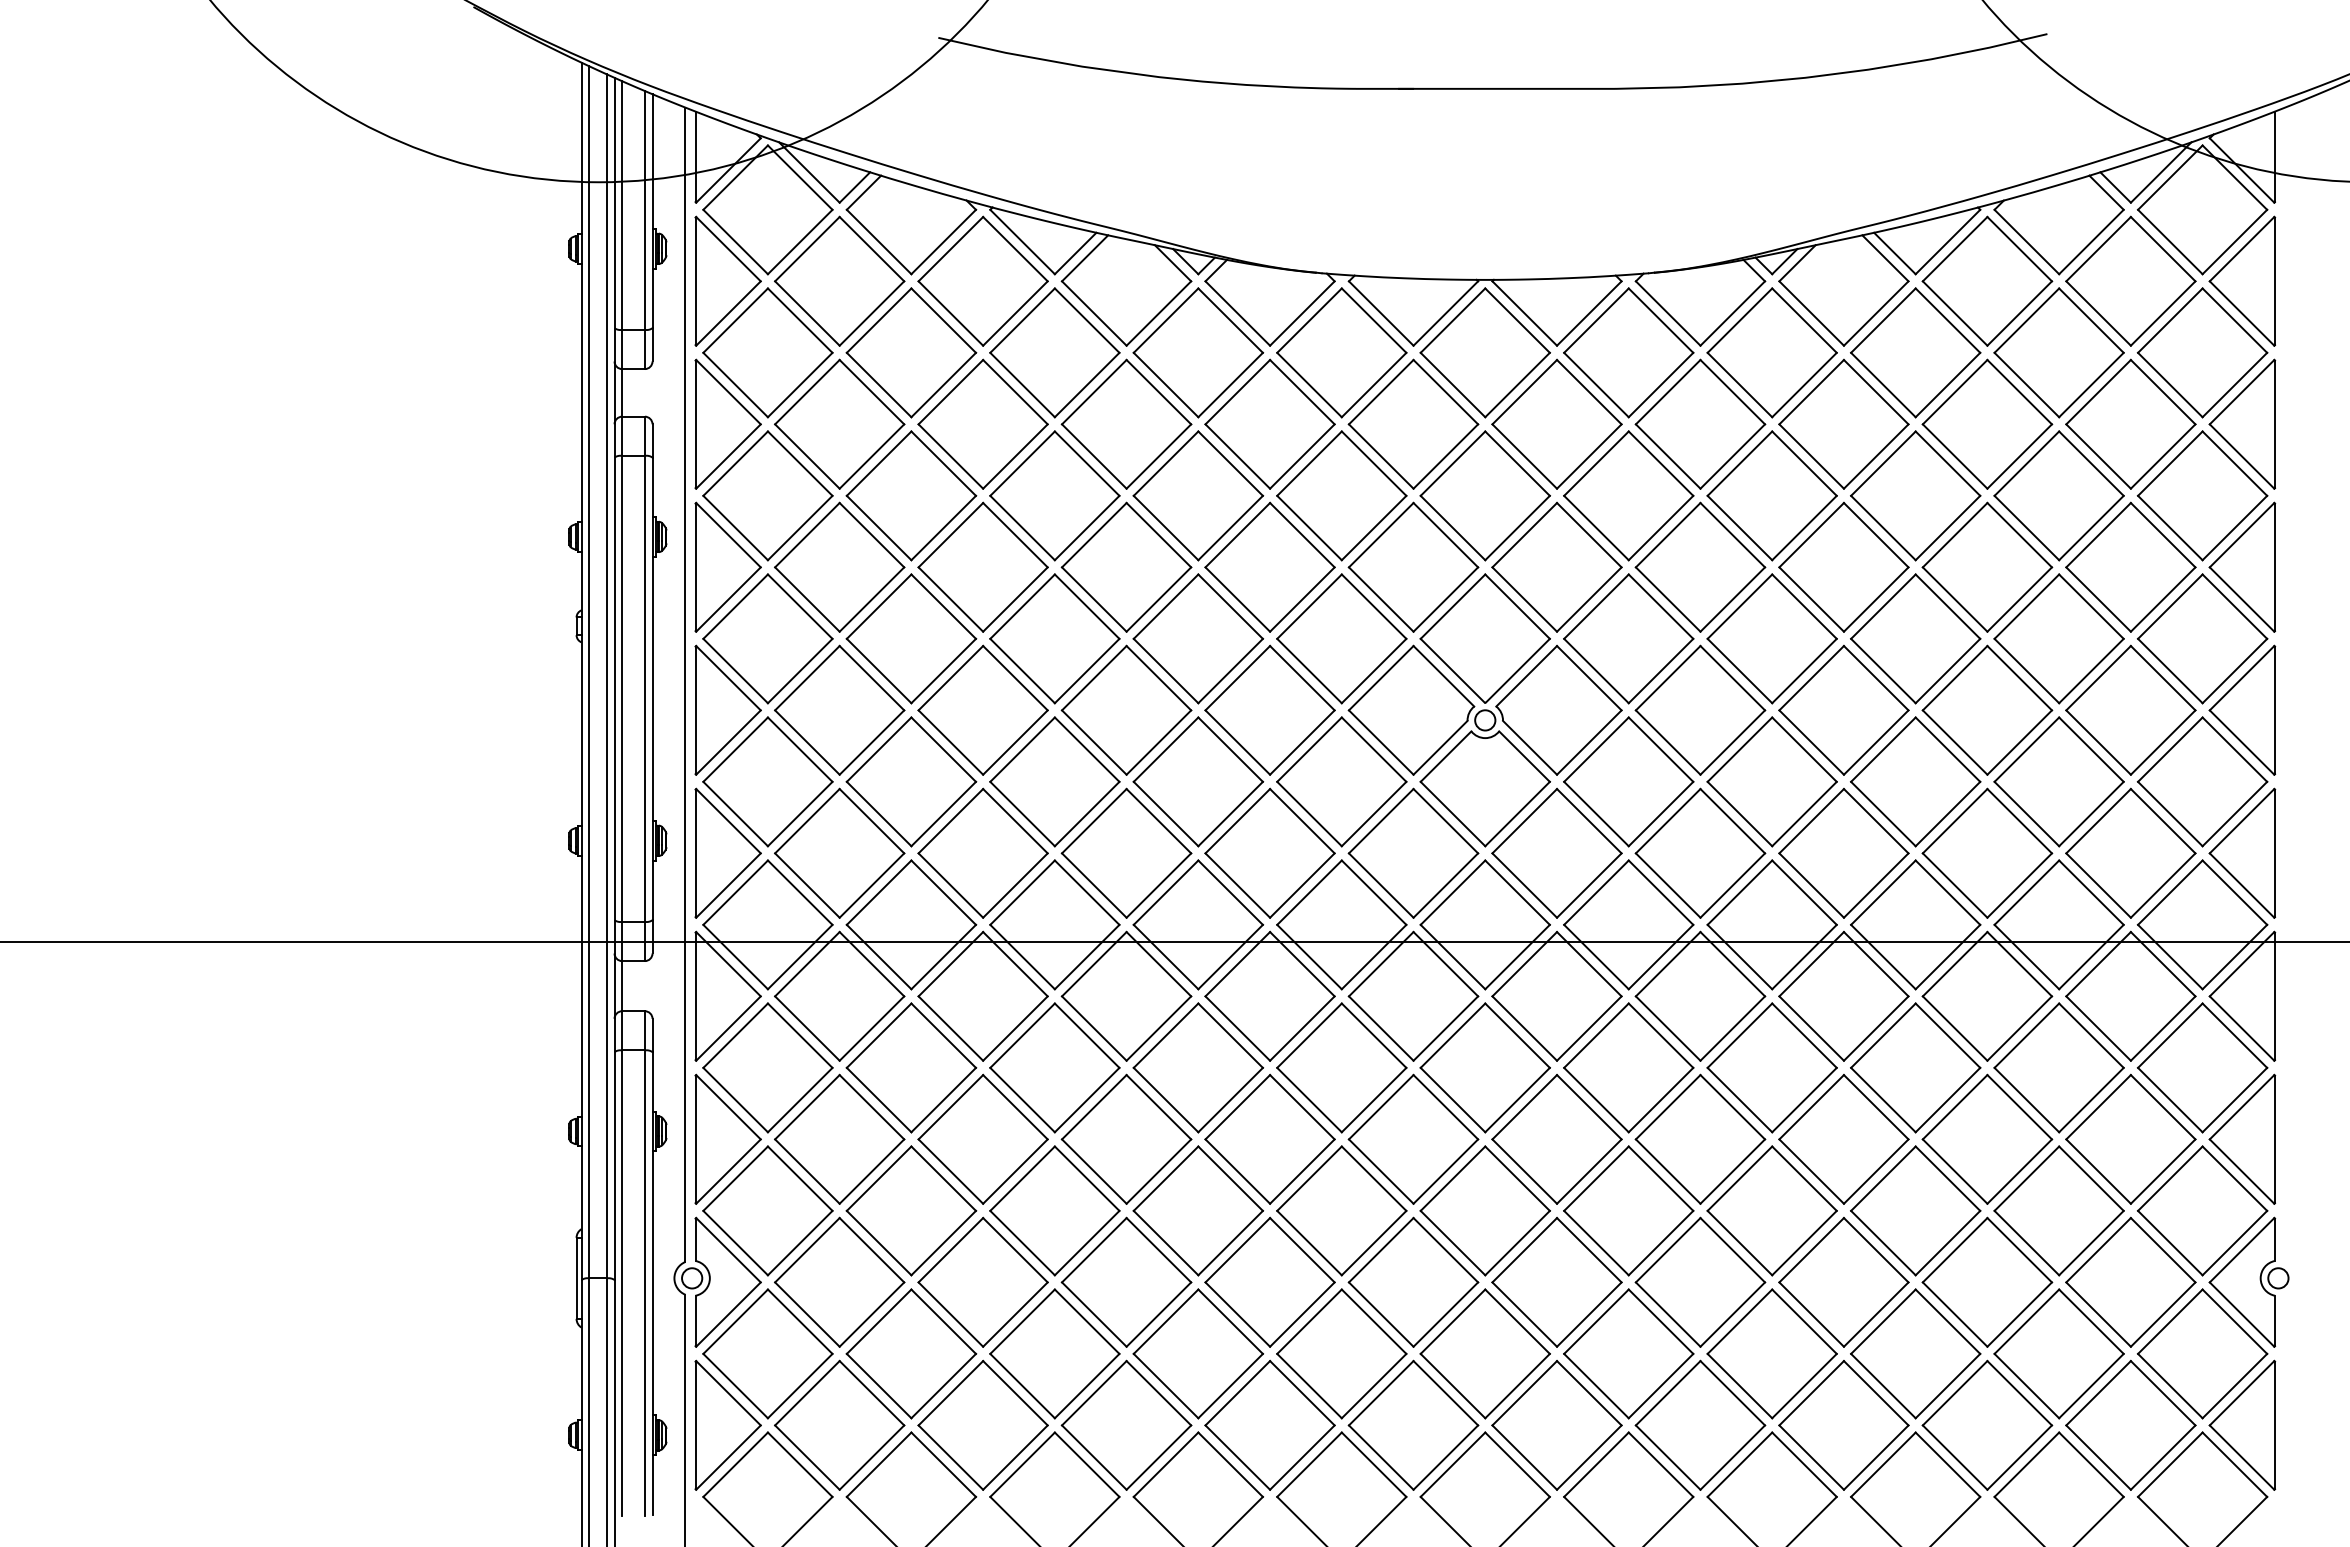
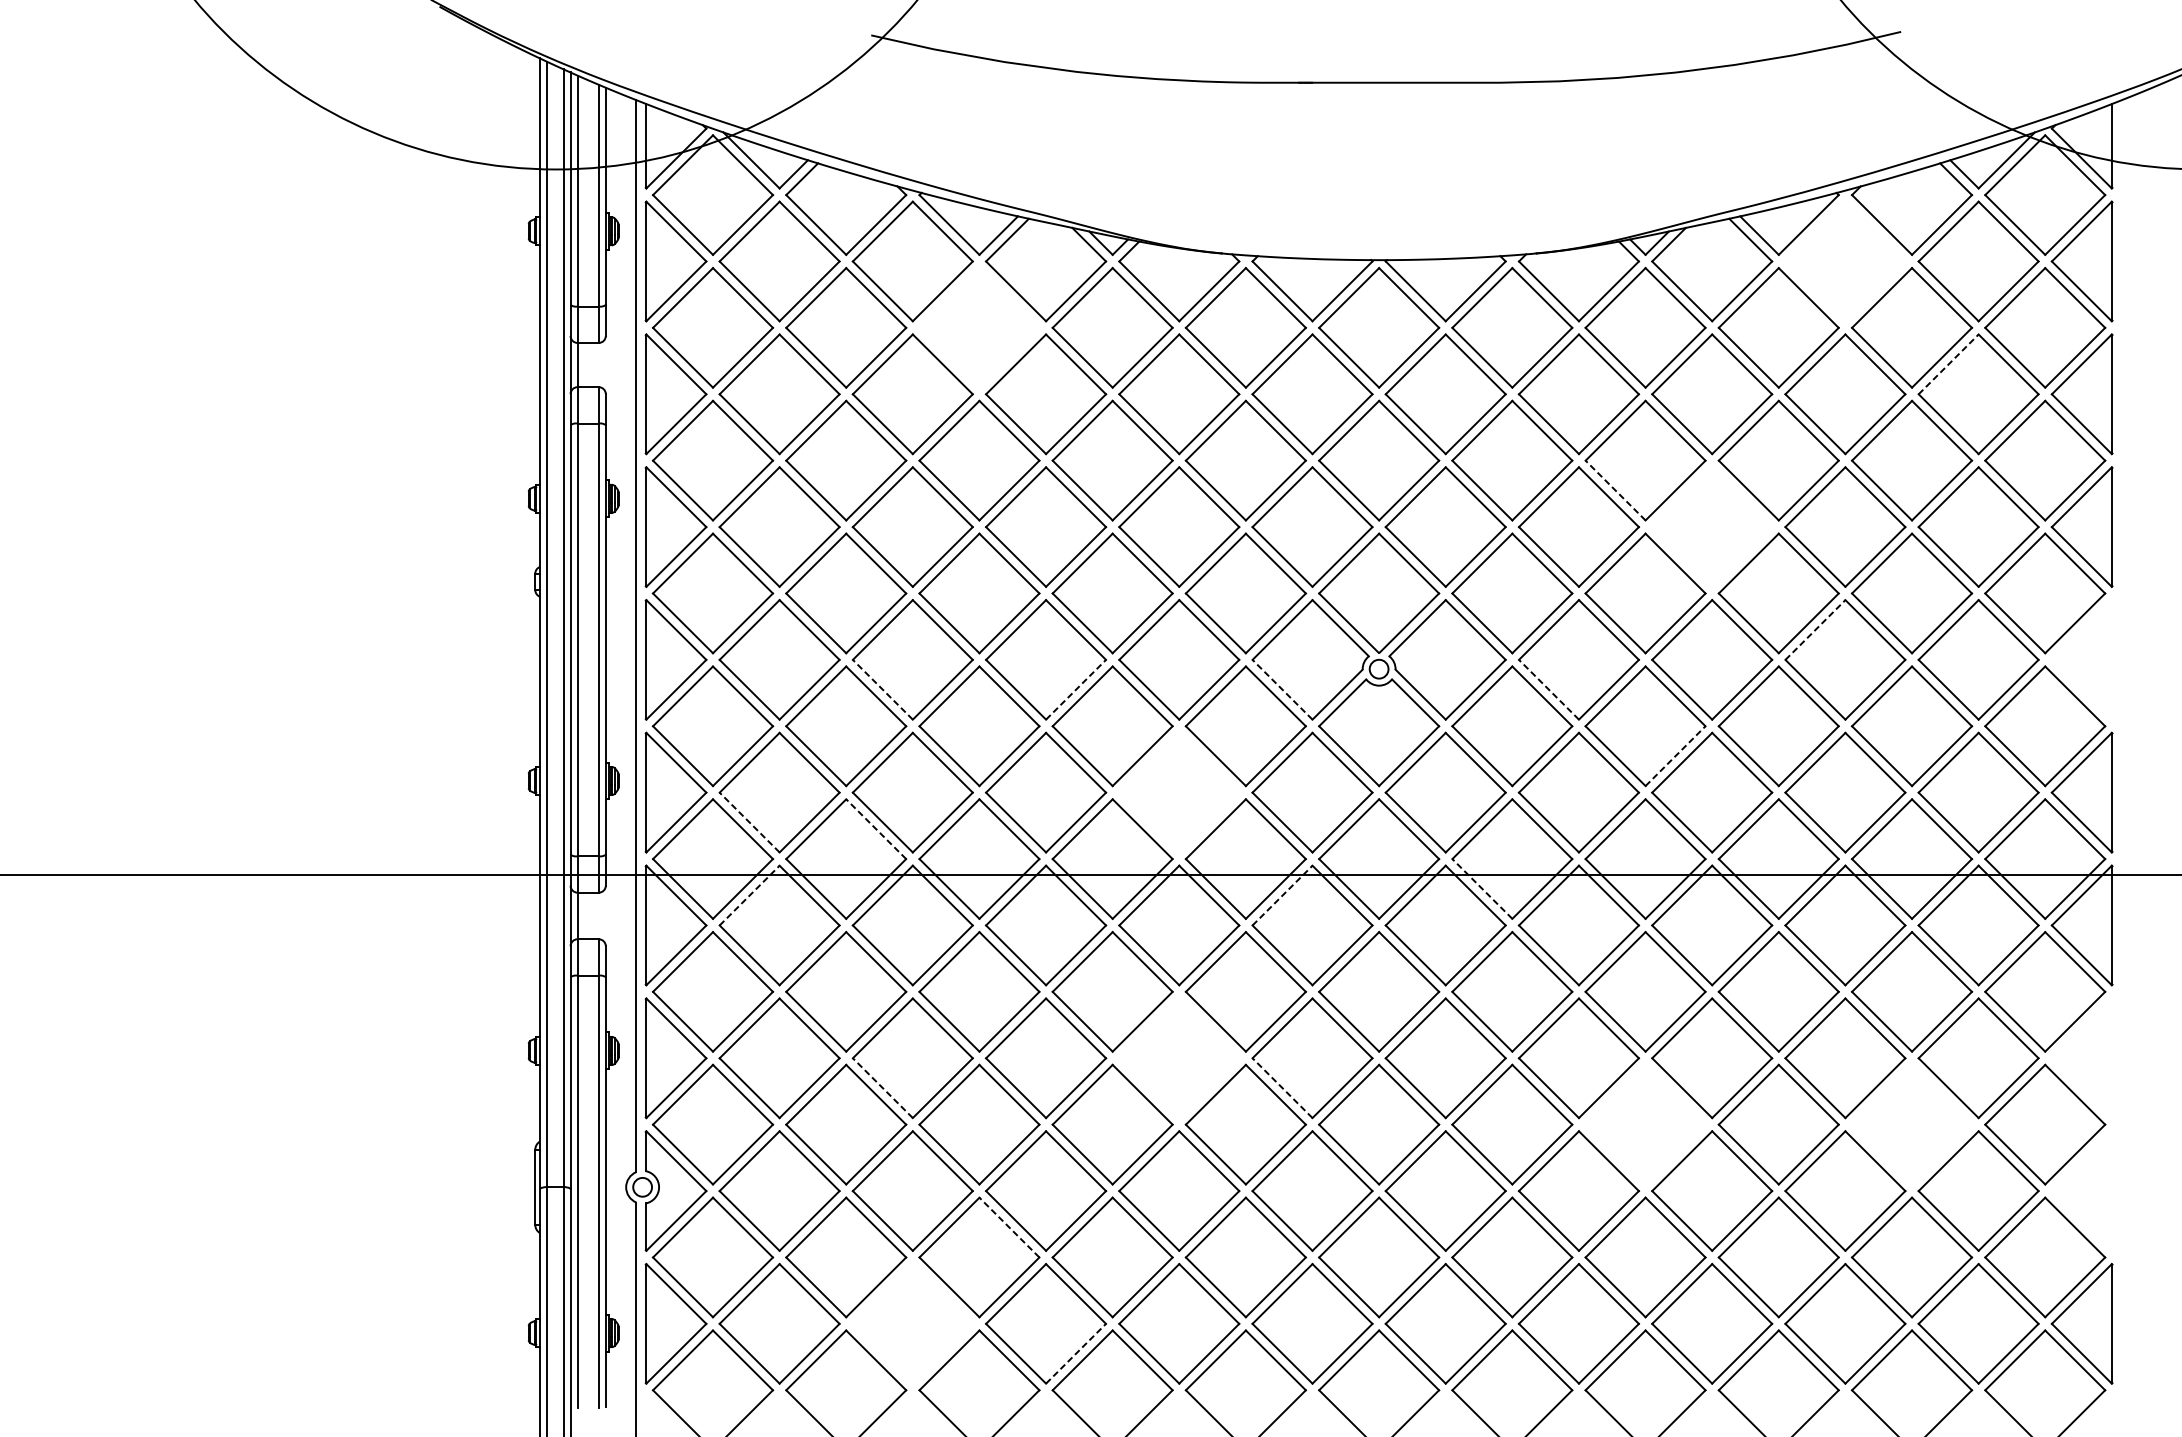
part: (1987, 280) -> (1845, 260), removed
part: (1054, 352) -> (979, 327), removed
line: (2098, 392) -> (1948, 364), solid -> dashed
line: (1739, 528) -> (1615, 490), solid -> dashed
part: (1843, 566) -> (1711, 526), removed
line: (1955, 678) -> (1815, 630), solid -> dashed
part: (2242, 709) -> (2082, 659), removed
line: (950, 742) -> (882, 689), solid -> dashed
line: (1158, 742) -> (1075, 689), solid -> dashed
line: (1381, 742) -> (1282, 689), solid -> dashed
line: (1668, 742) -> (1549, 689), solid -> dashed
line: (1804, 814) -> (1675, 756), solid -> dashed
part: (1269, 852) -> (1178, 791), removed
line: (807, 885) -> (749, 822), solid -> dashed
line: (943, 892) -> (876, 829), solid -> dashed
line: (1596, 957) -> (1482, 889), solid -> dashed
line: (807, 964) -> (749, 895), solid -> dashed
line: (1381, 964) -> (1282, 895), solid -> dashed
part: (1269, 1138) -> (1178, 1057), removed
part: (2242, 1138) -> (2082, 1057), removed
line: (950, 1171) -> (882, 1088), solid -> dashed
line: (1381, 1171) -> (1282, 1088), solid -> dashed
part: (1771, 1210) -> (1644, 1124), removed
part: (2058, 1210) -> (1911, 1124), removed
part: (2248, 1281) -> (2087, 1190), removed
line: (1087, 1321) -> (1009, 1227), solid -> dashed
part: (982, 1424) -> (912, 1323), removed
line: (1158, 1457) -> (1075, 1353), solid -> dashed

